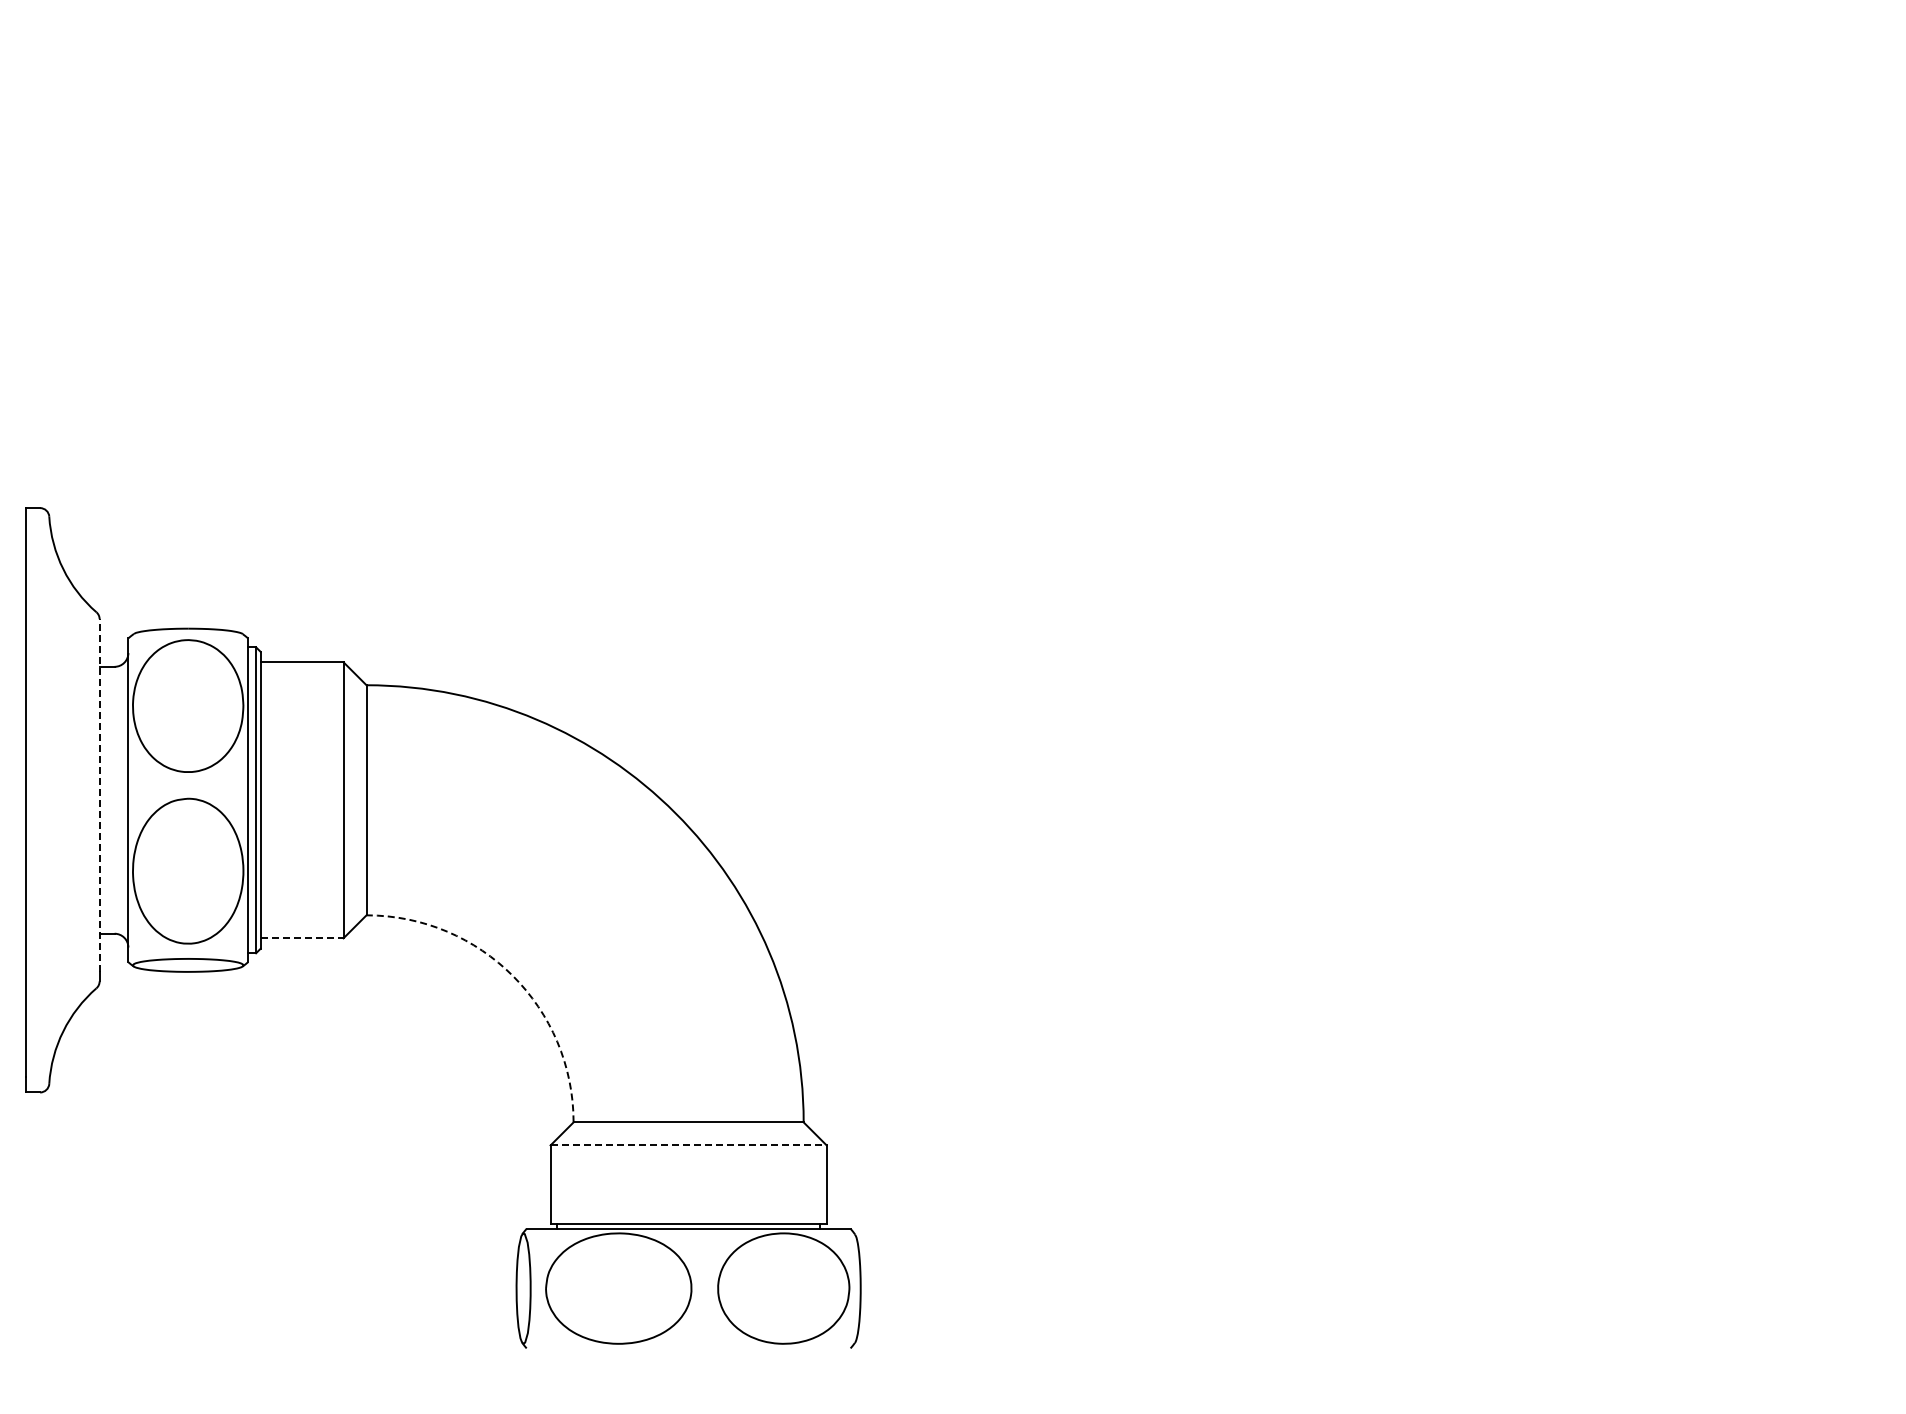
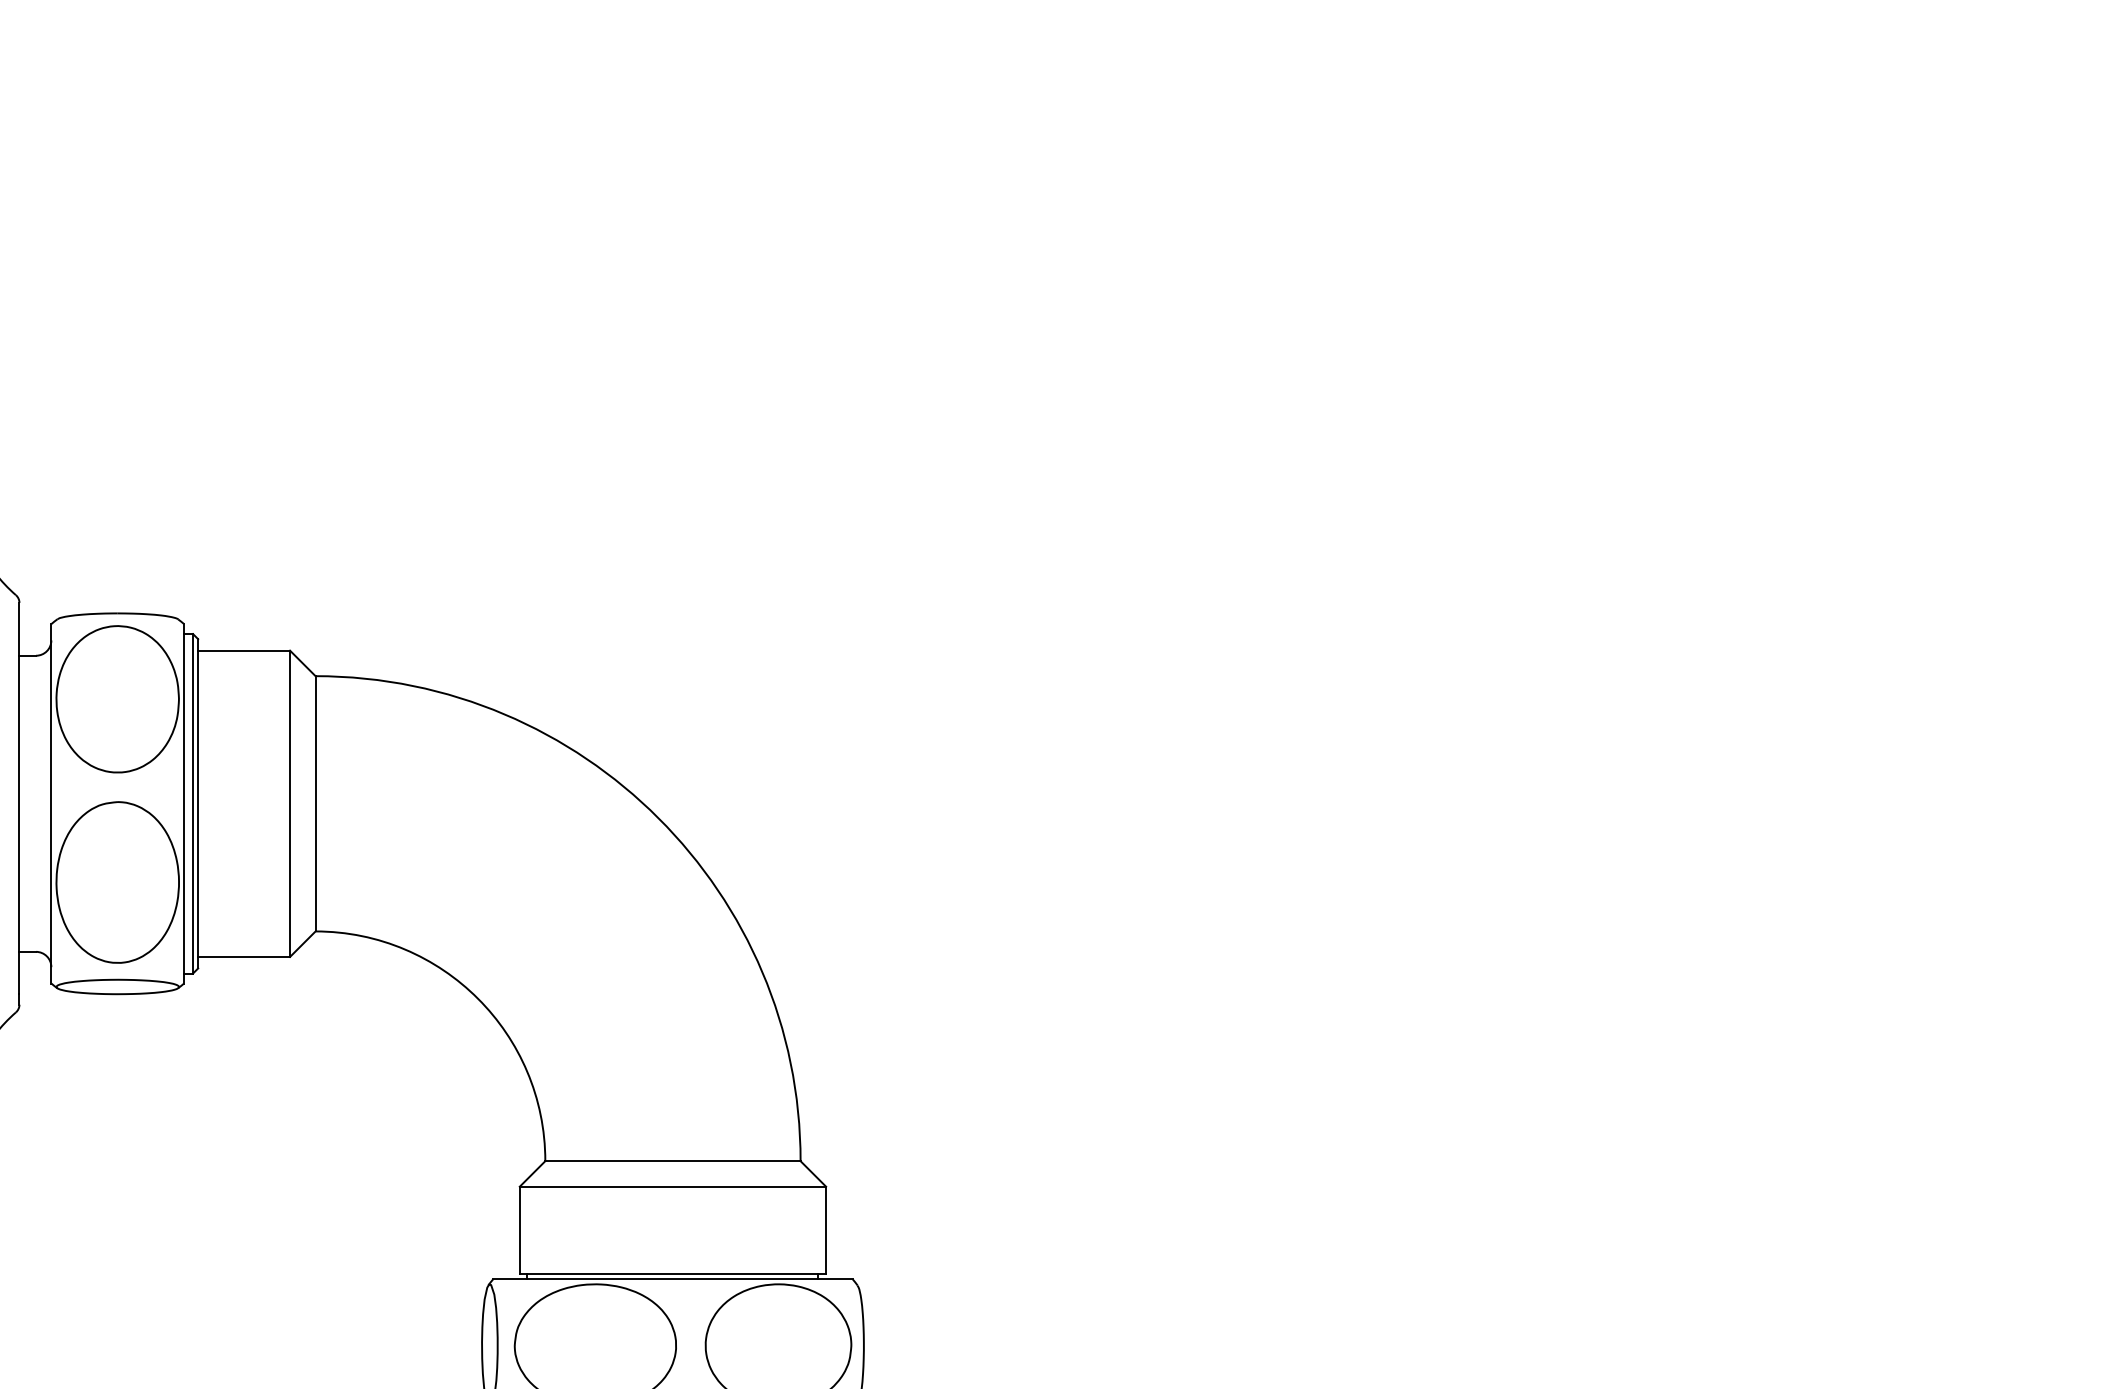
line: (99, 795) -> (19, 798), dashed -> solid
line: (302, 938) -> (244, 957), dashed -> solid
arc: (512, 975) -> (477, 998), dashed -> solid
line: (689, 1145) -> (673, 1186), dashed -> solid

